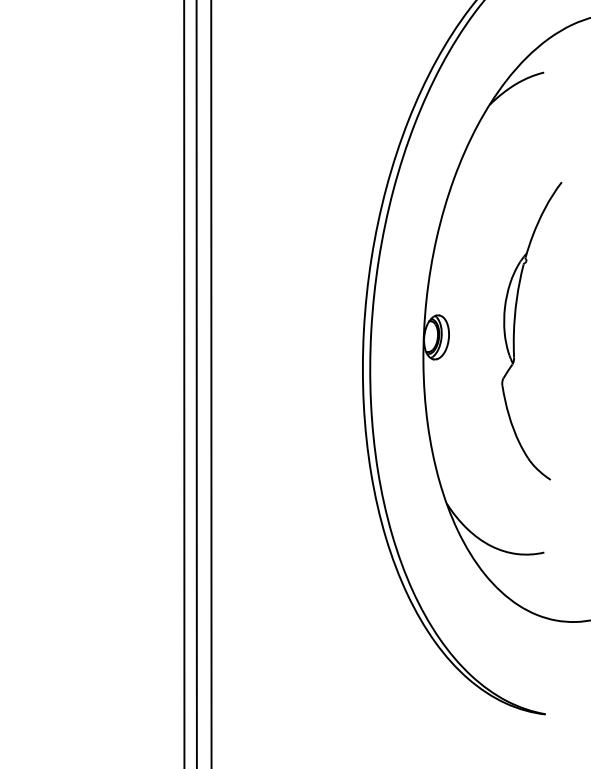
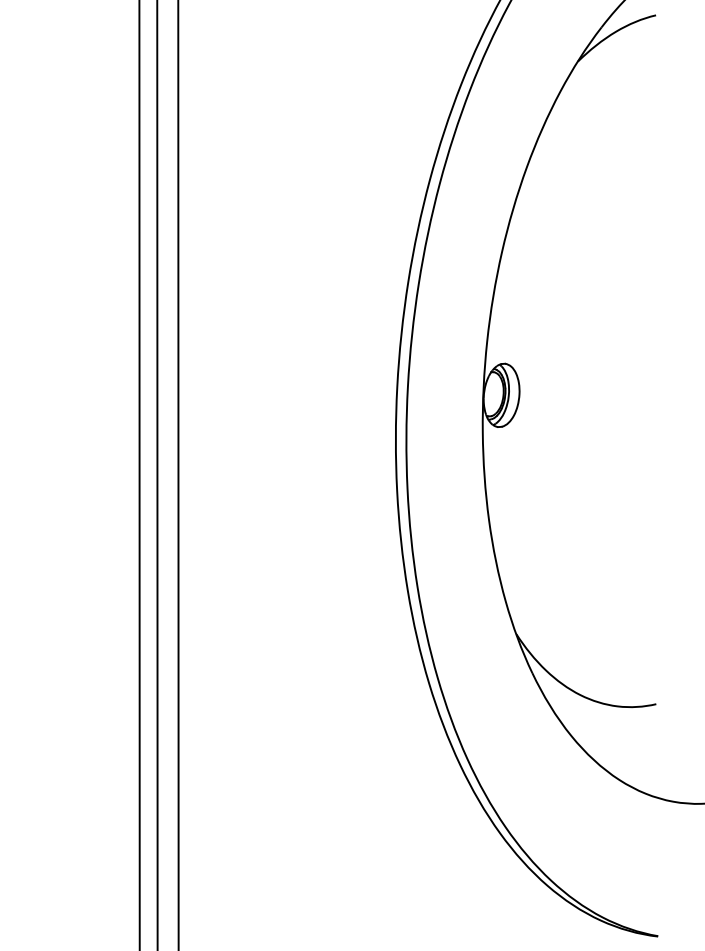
part: (515, 326) -> (614, 379), removed

